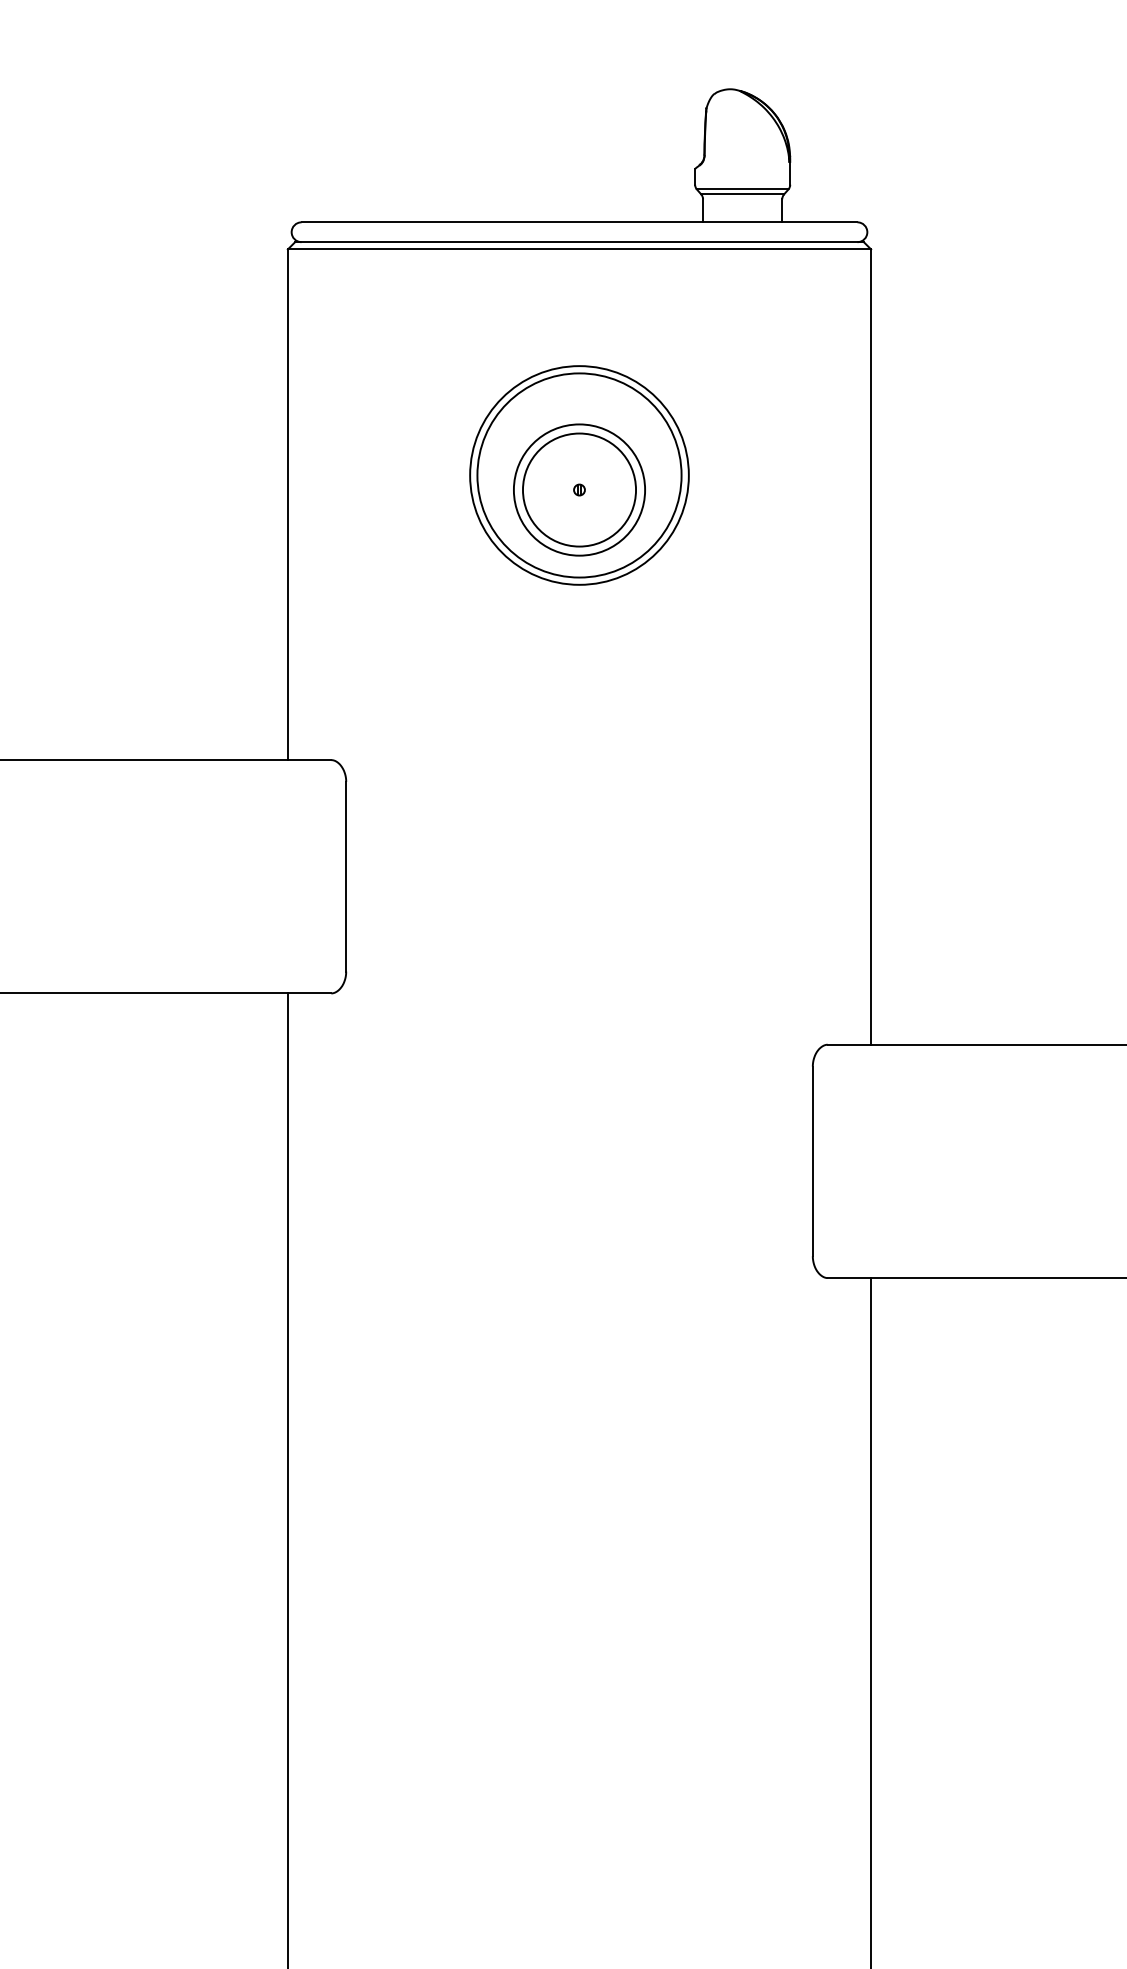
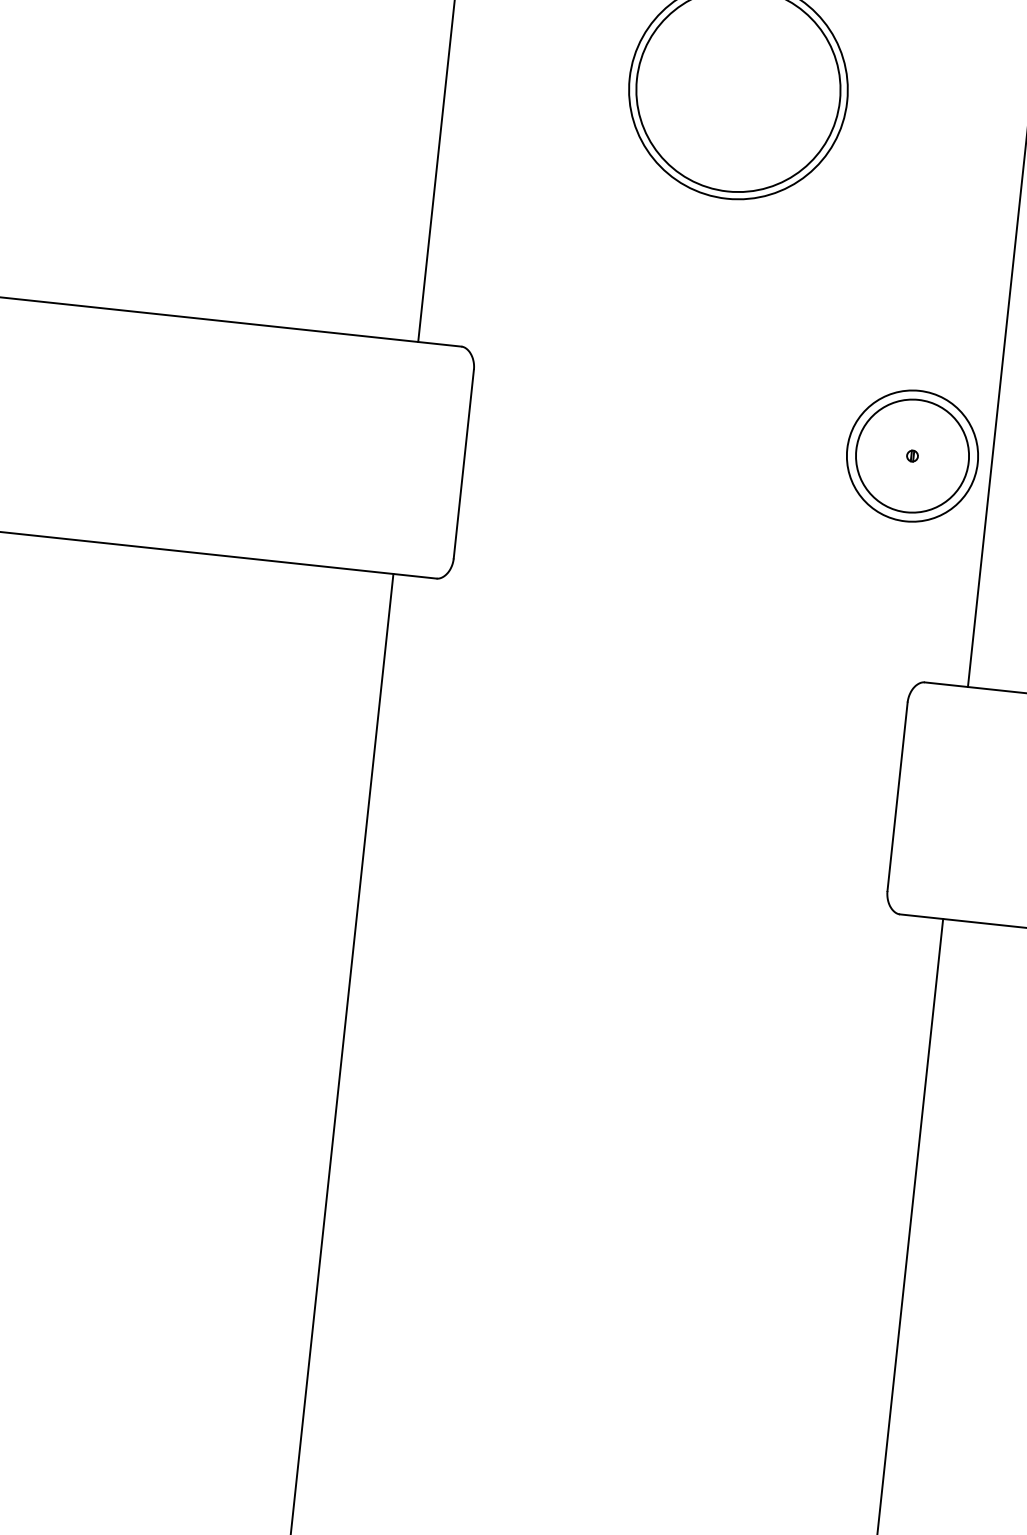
part: (579, 489) -> (912, 455), moved

